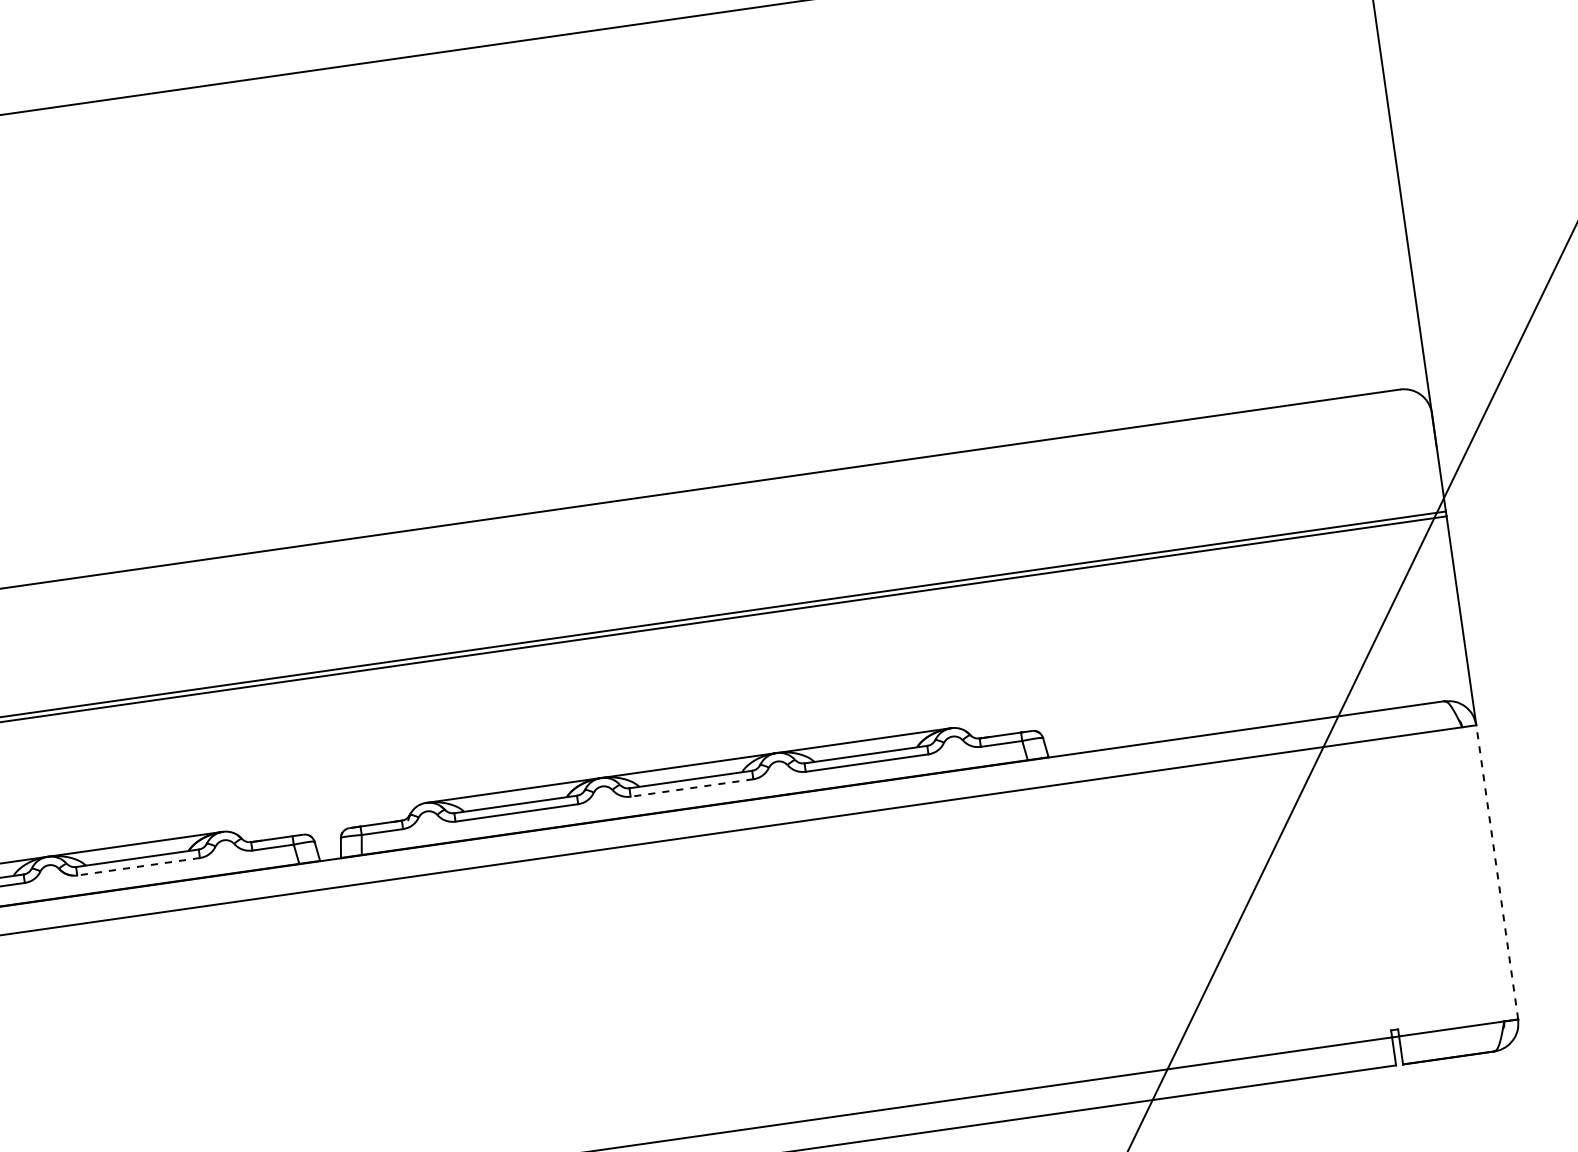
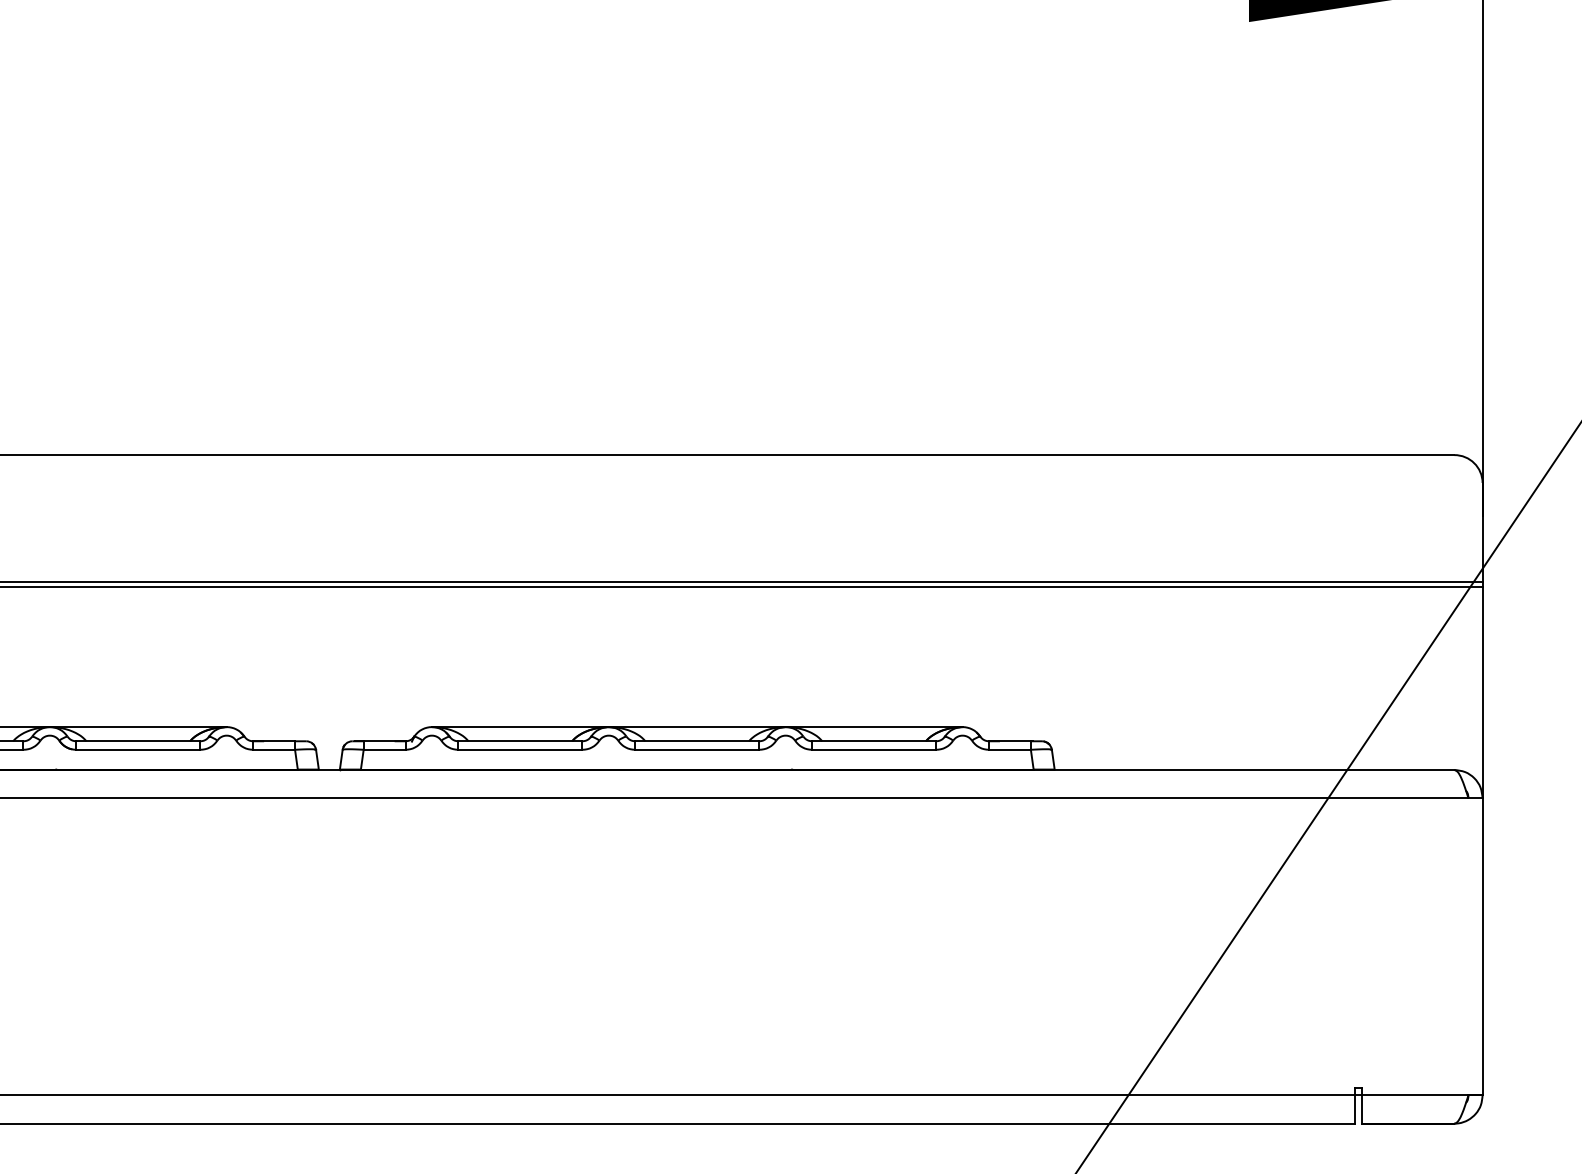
line: (692, 787) -> (697, 749), dashed -> solid
line: (138, 866) -> (138, 749), dashed -> solid
line: (1497, 872) -> (1482, 946), dashed -> solid

